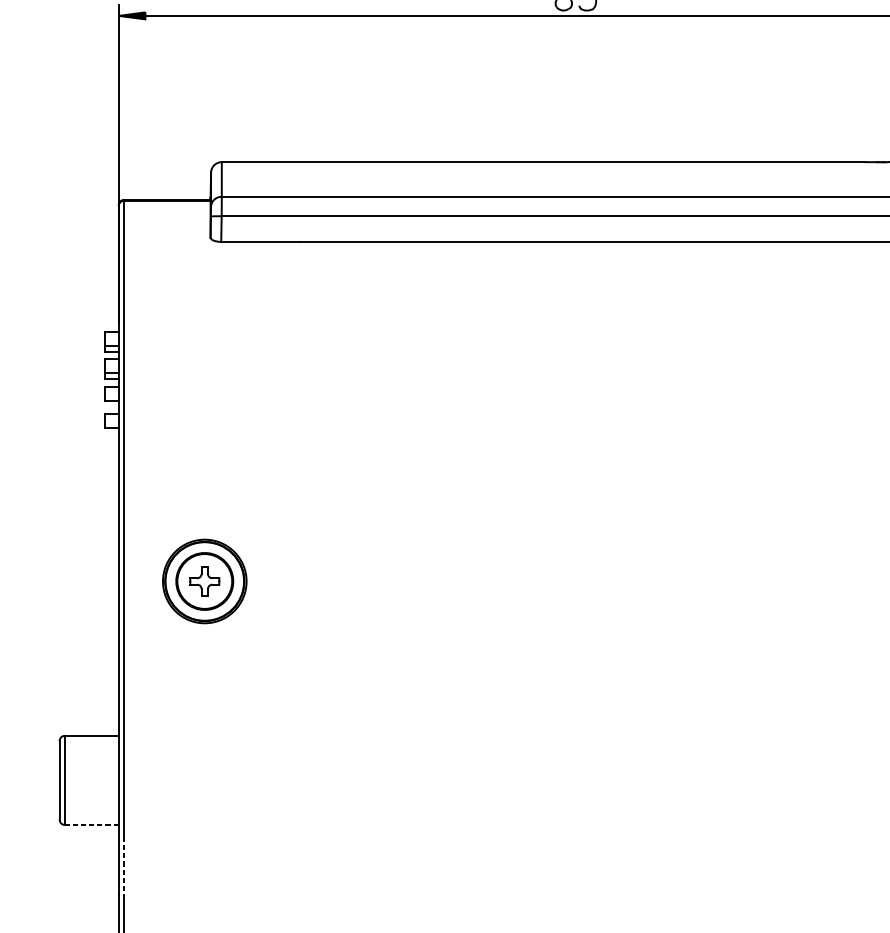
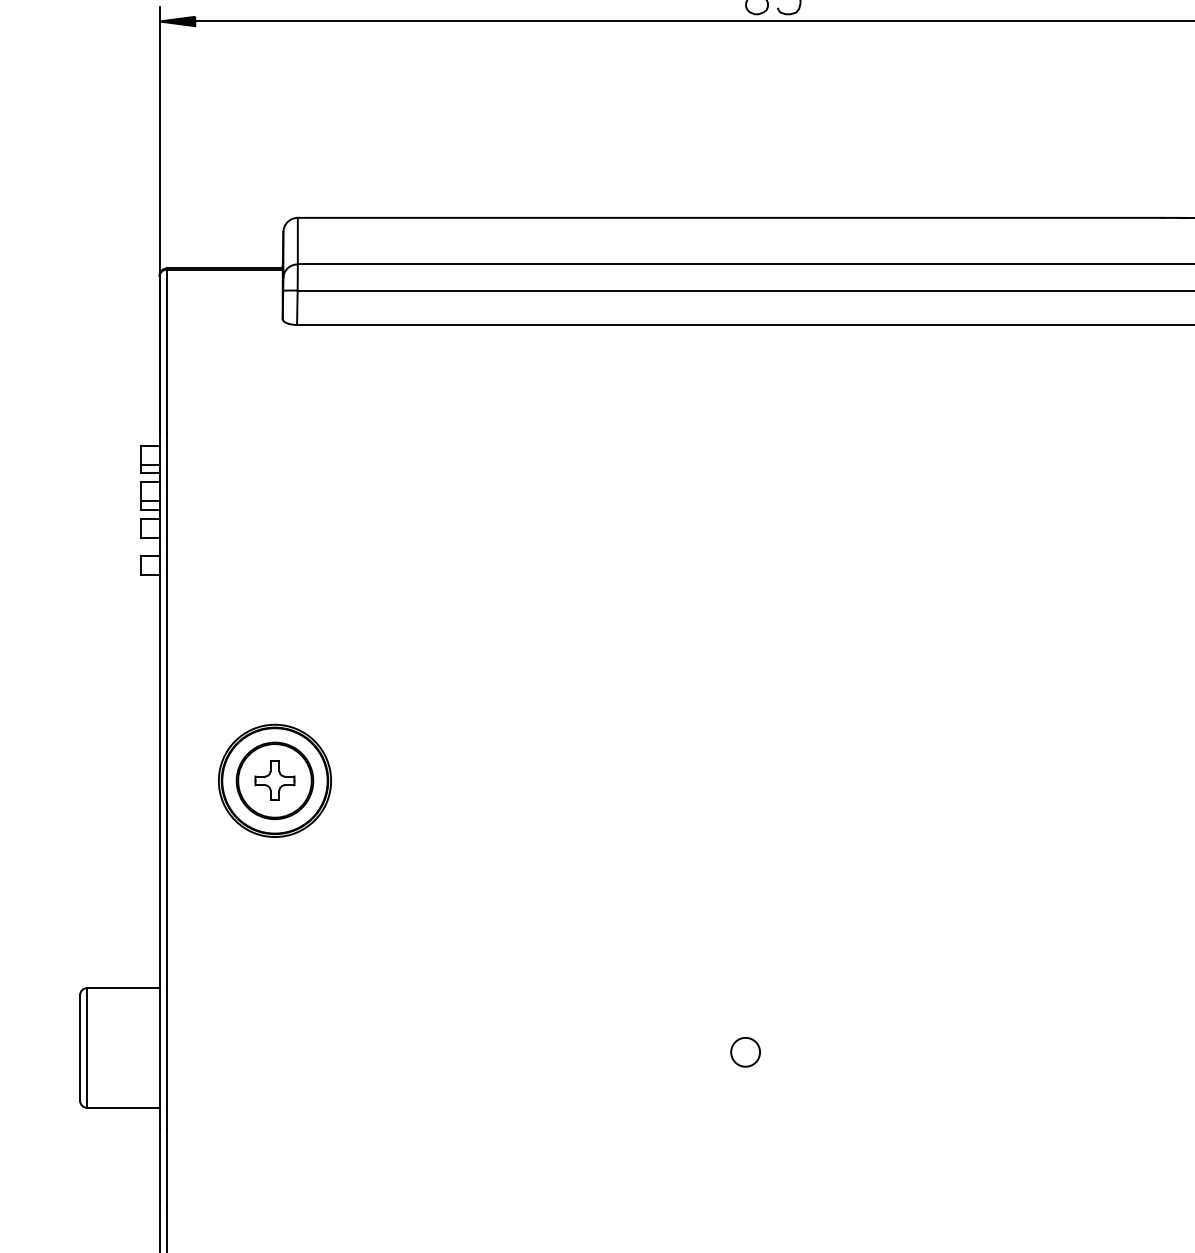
circle: (555, 783) -> (745, 1052), added
line: (91, 824) -> (122, 1107), dashed -> solid
line: (123, 870) -> (166, 1168), dashed -> solid

